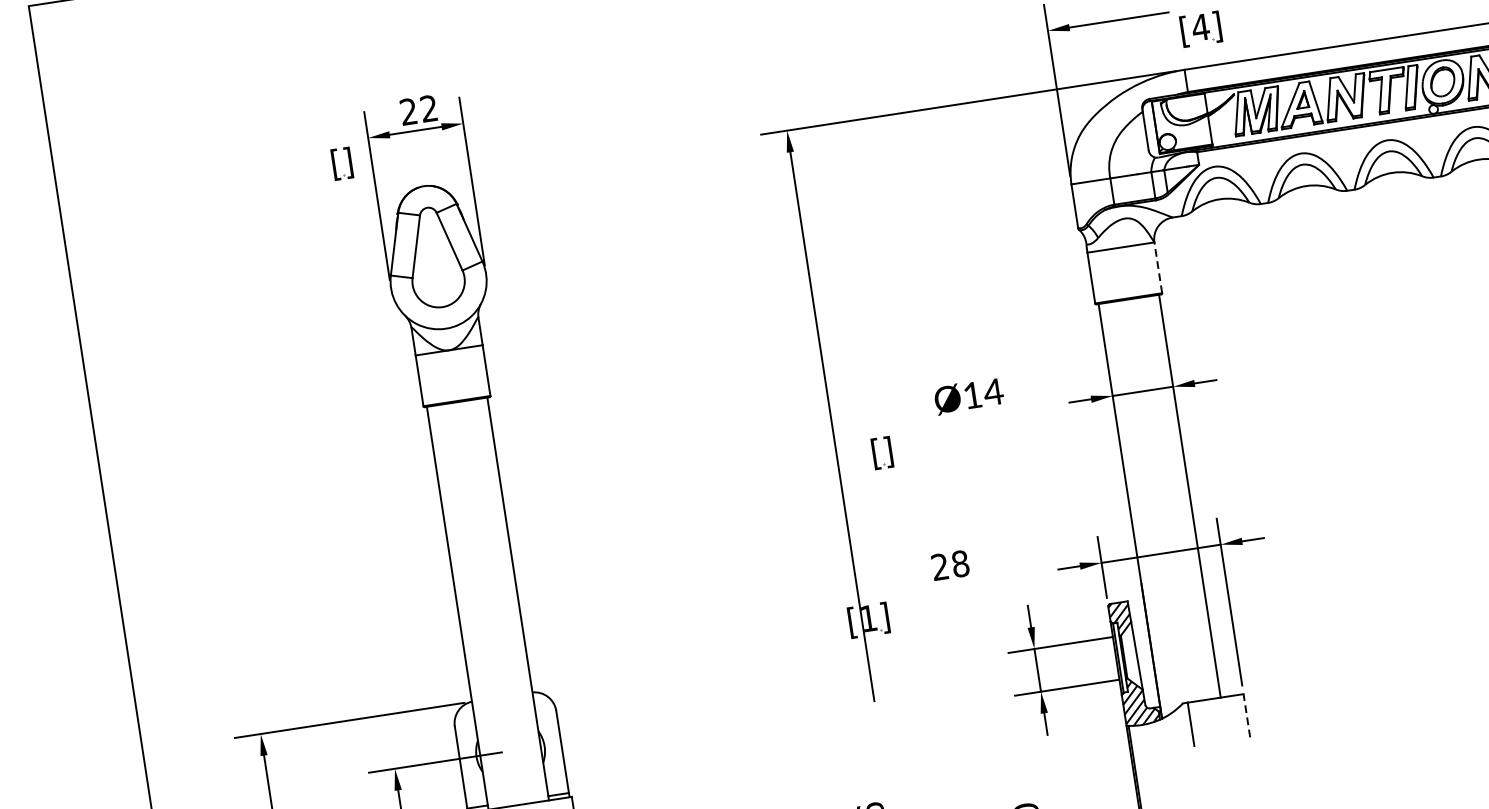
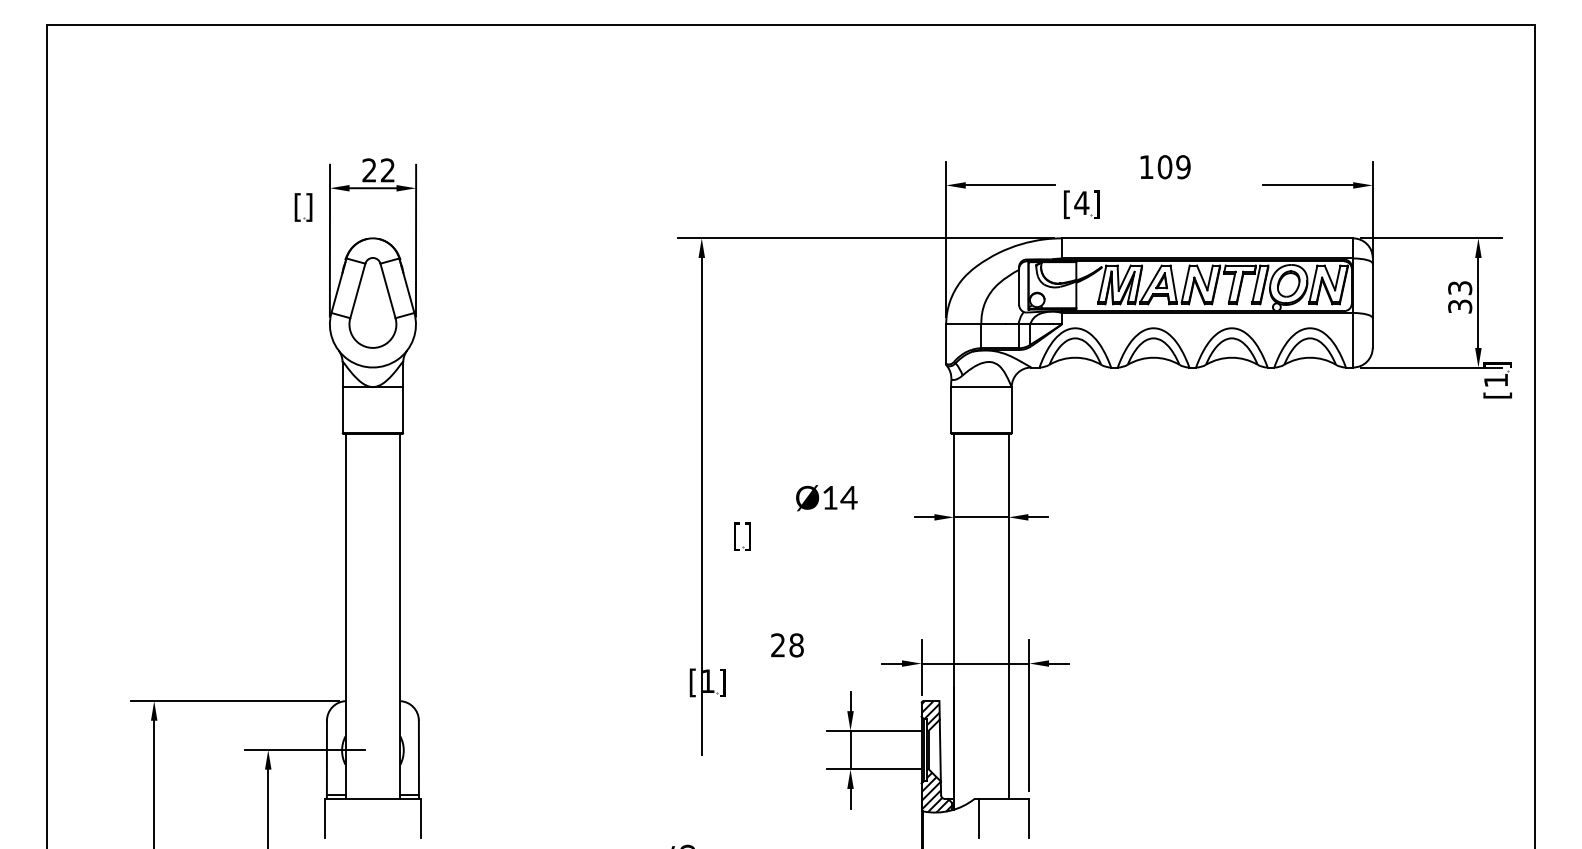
line: (1158, 268) -> (1011, 410), dashed -> solid
line: (1246, 715) -> (1029, 818), dashed -> solid

